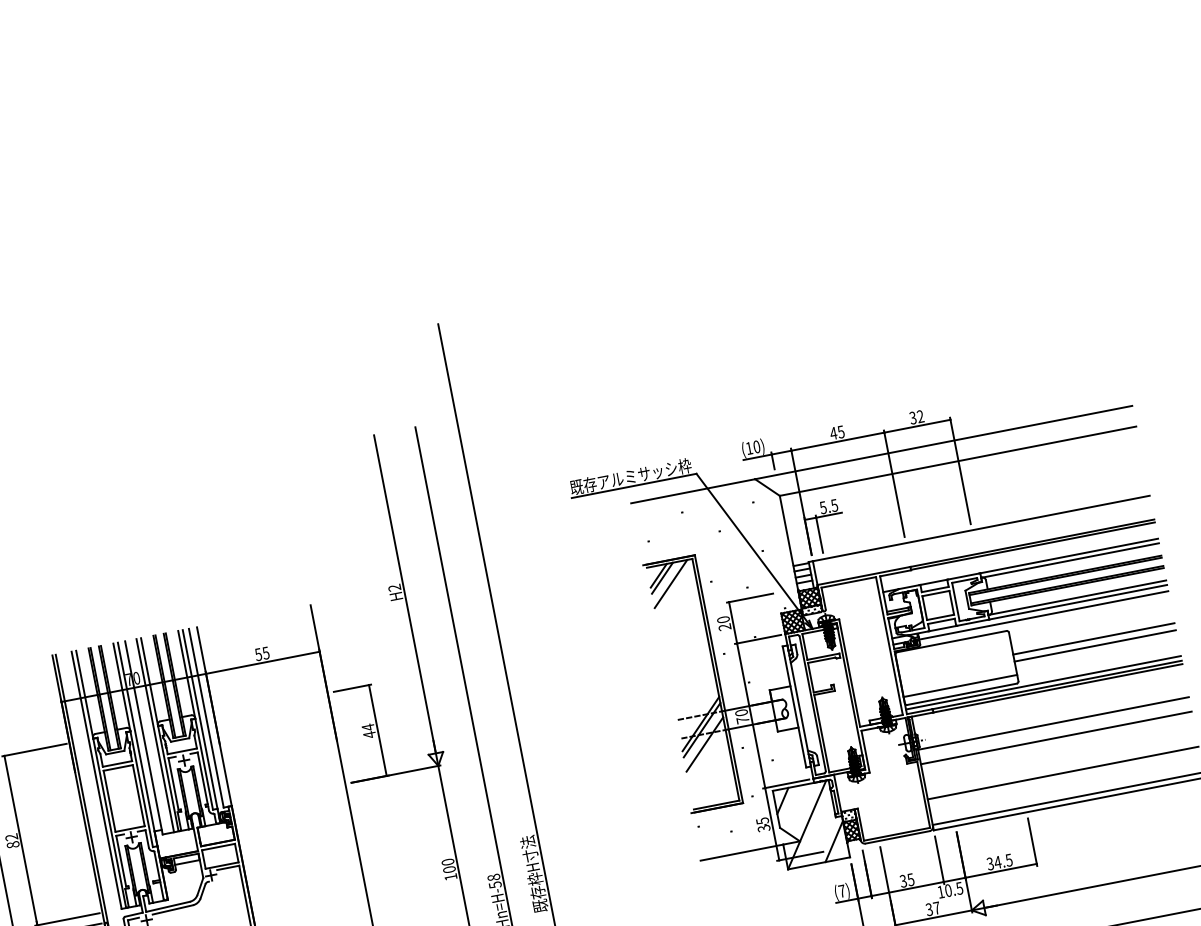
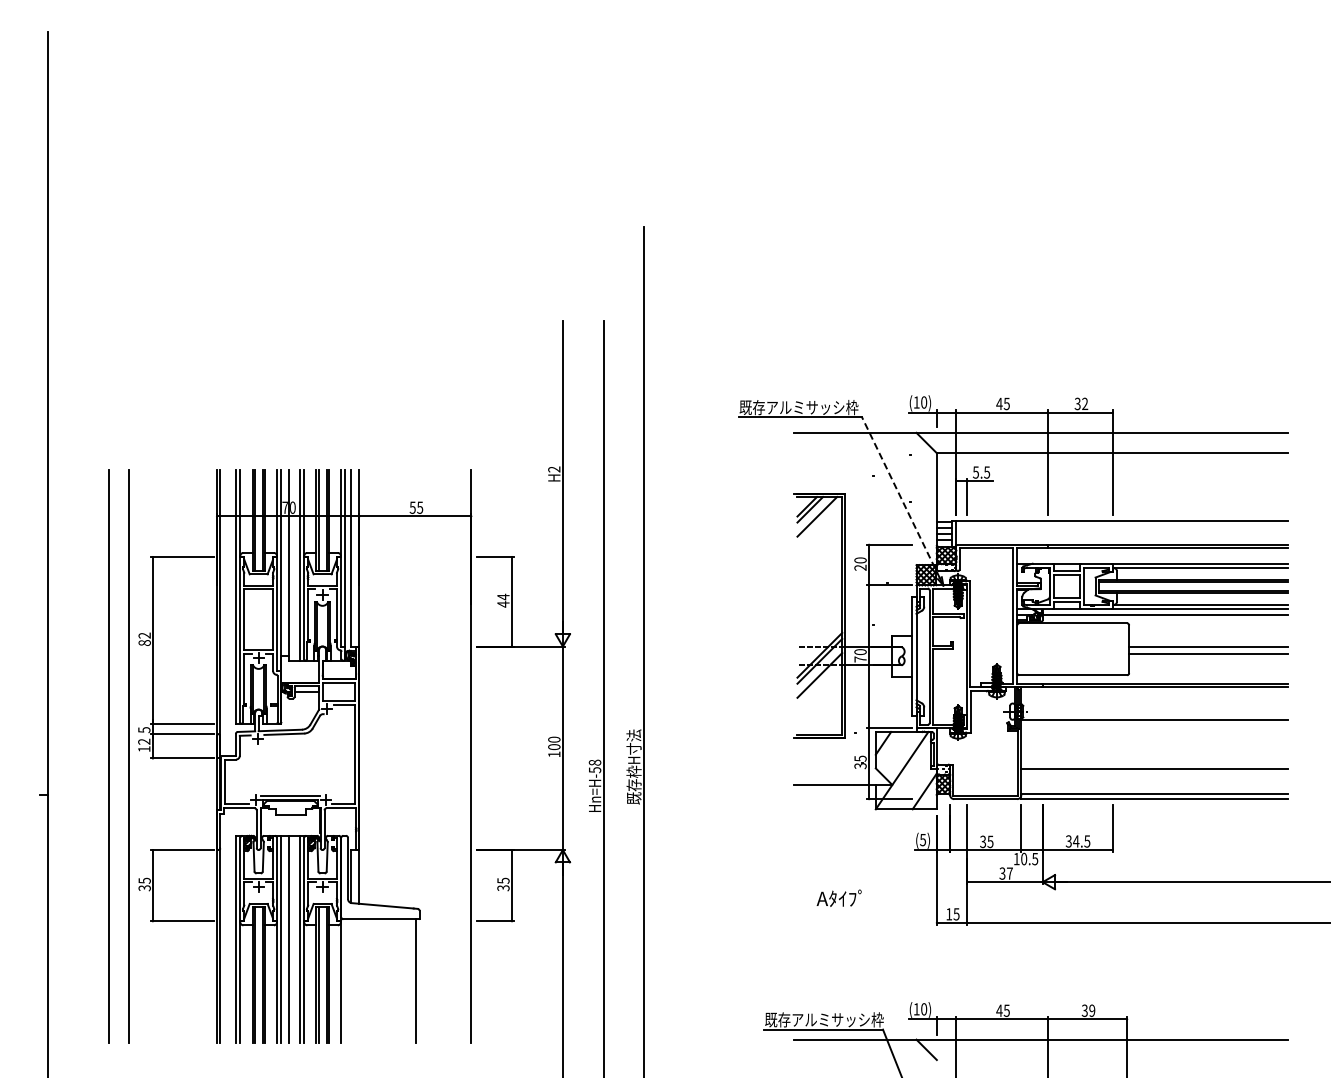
line: (751, 547) -> (900, 497), solid -> dashed
line: (1043, 683) -> (1152, 679), removed
line: (960, 686) -> (1073, 667), removed
line: (1056, 738) -> (1154, 734), removed
text: (842, 891) -> (923, 840), (7) -> (5)

